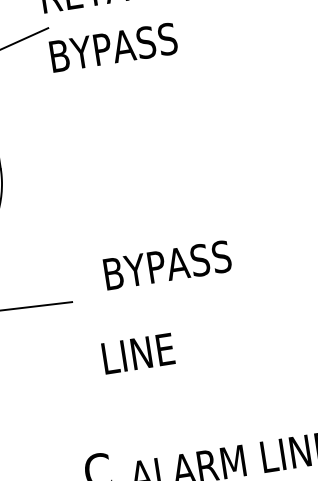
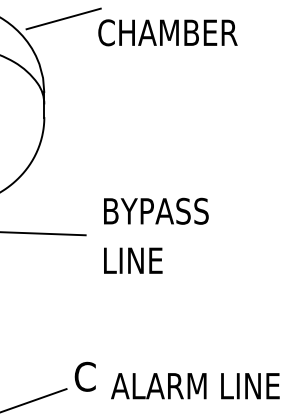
text: (132, 44) -> (167, 32), BYPASS -> CHAMBER
text: (167, 264) -> (156, 210), moved
text: (138, 353) -> (133, 260), moved

